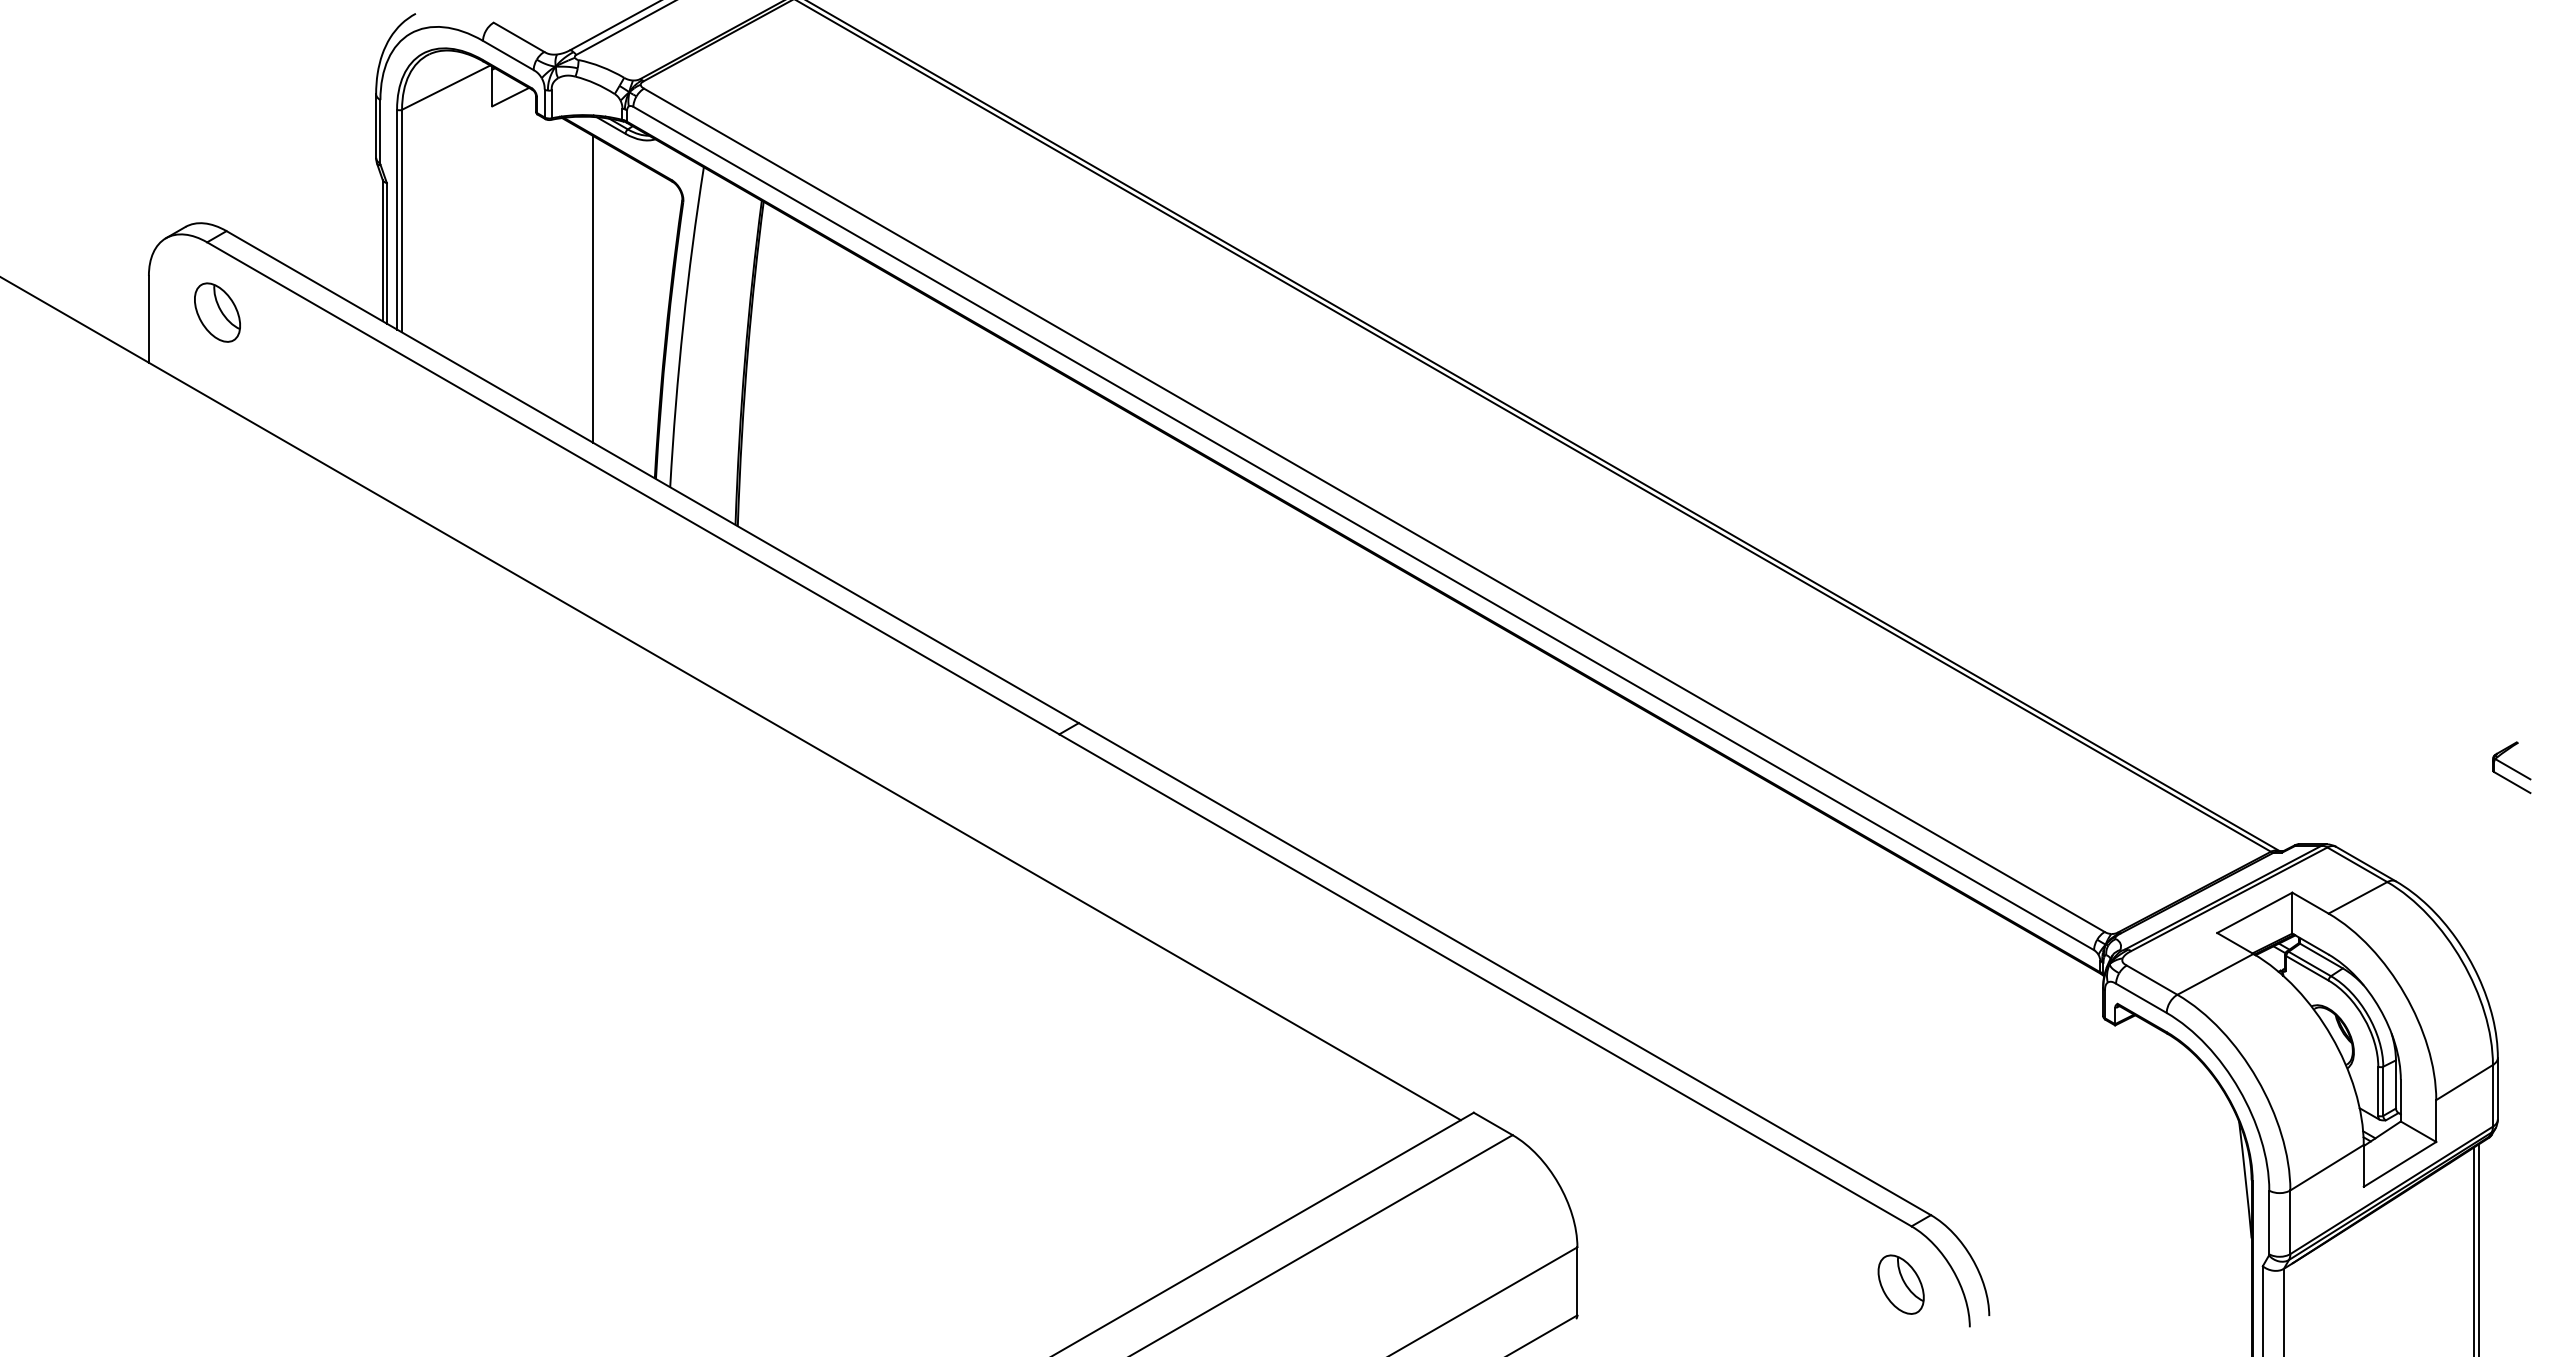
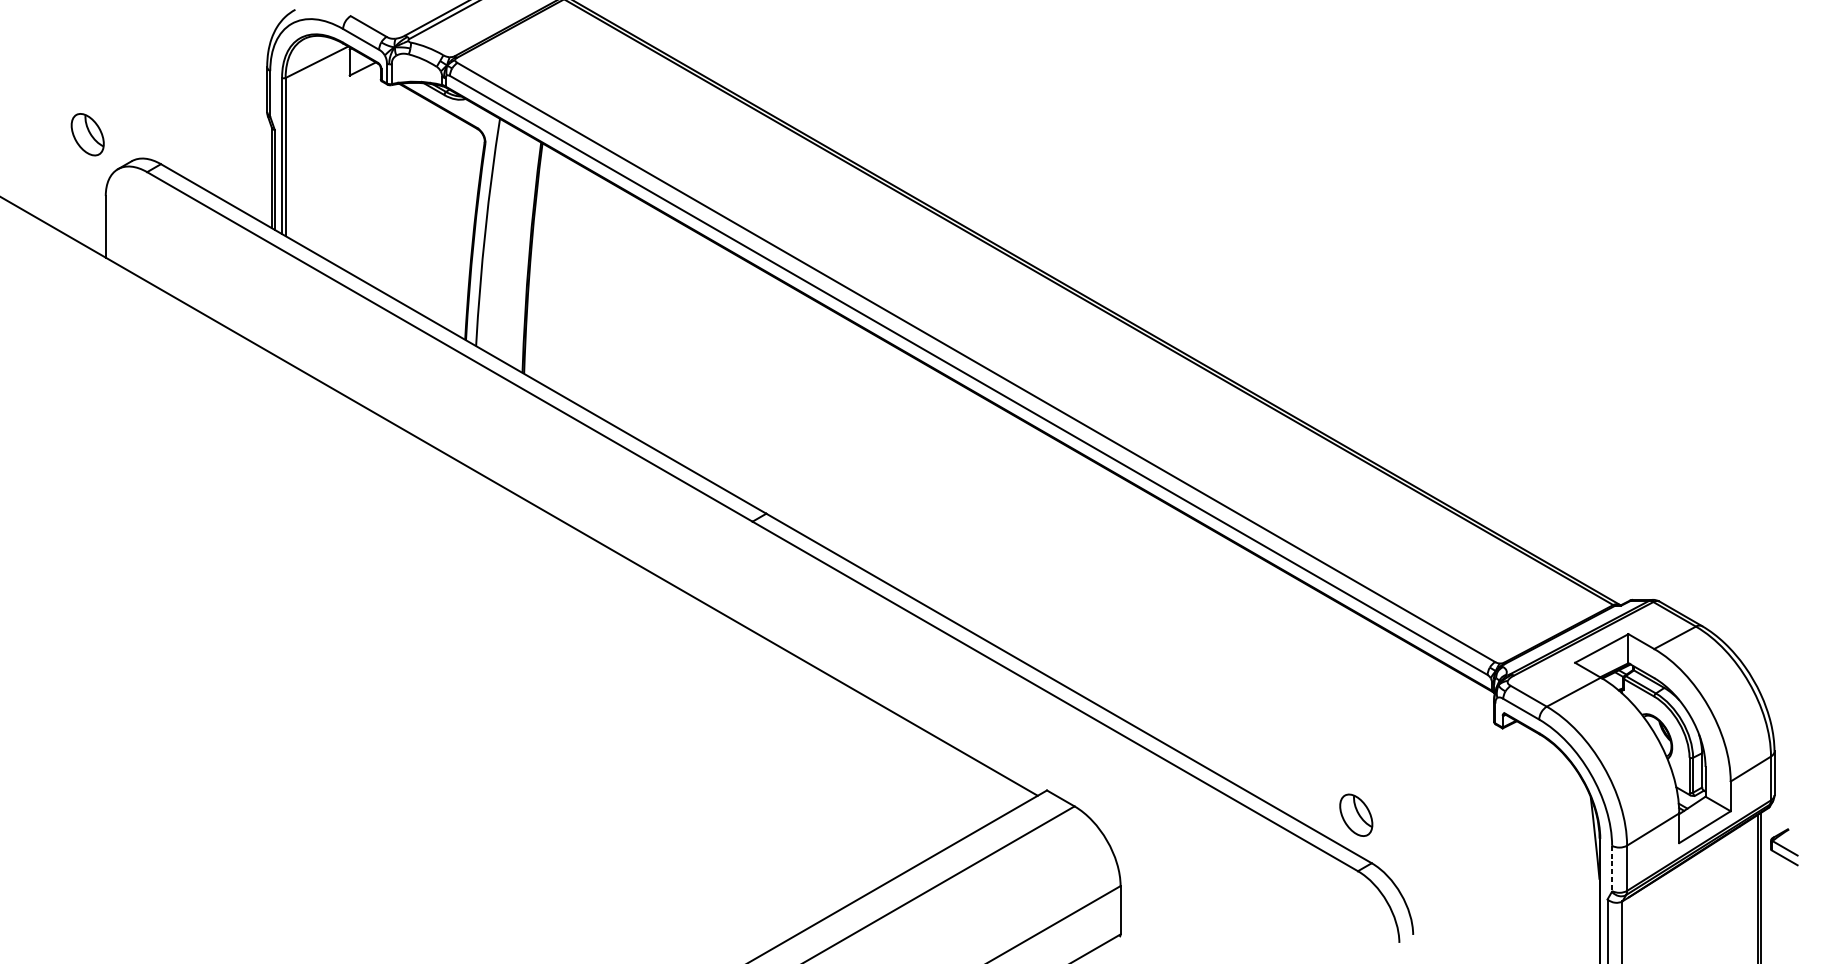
line: (593, 289) -> (421, 205), removed
part: (217, 312) -> (87, 134), moved
part: (2511, 767) -> (1784, 847), moved
line: (2269, 1222) -> (1612, 868), solid -> dashed
part: (1900, 1284) -> (1355, 815), moved

